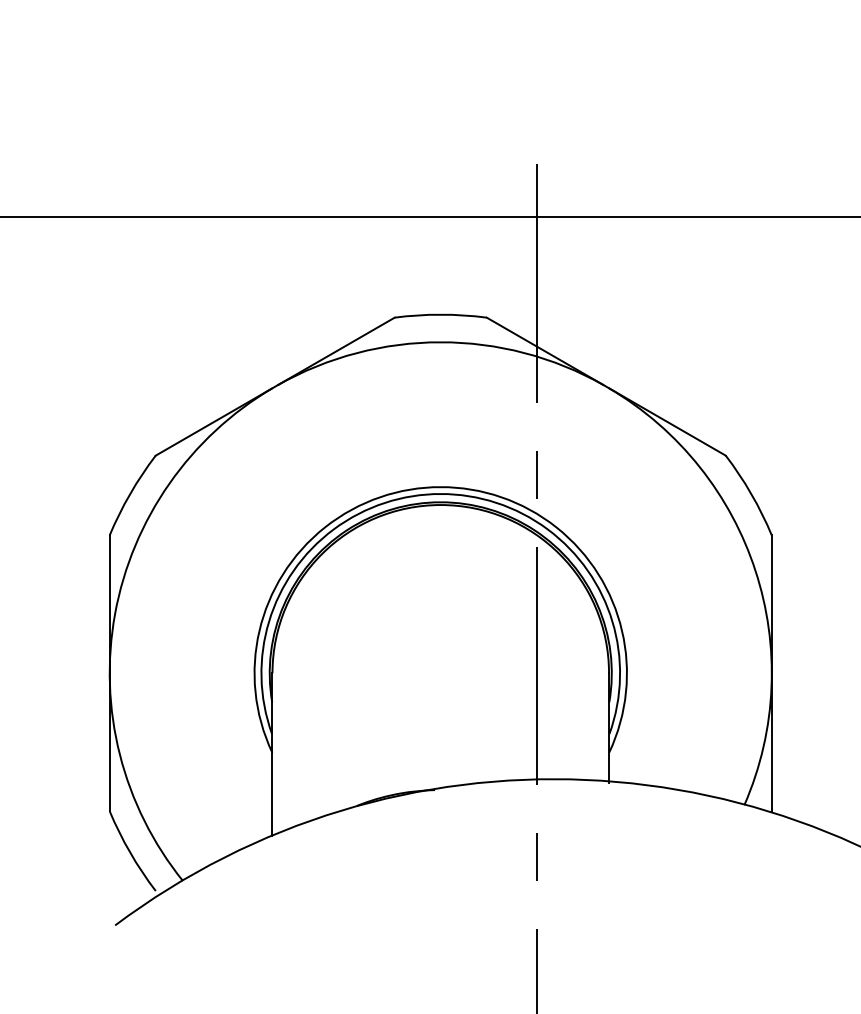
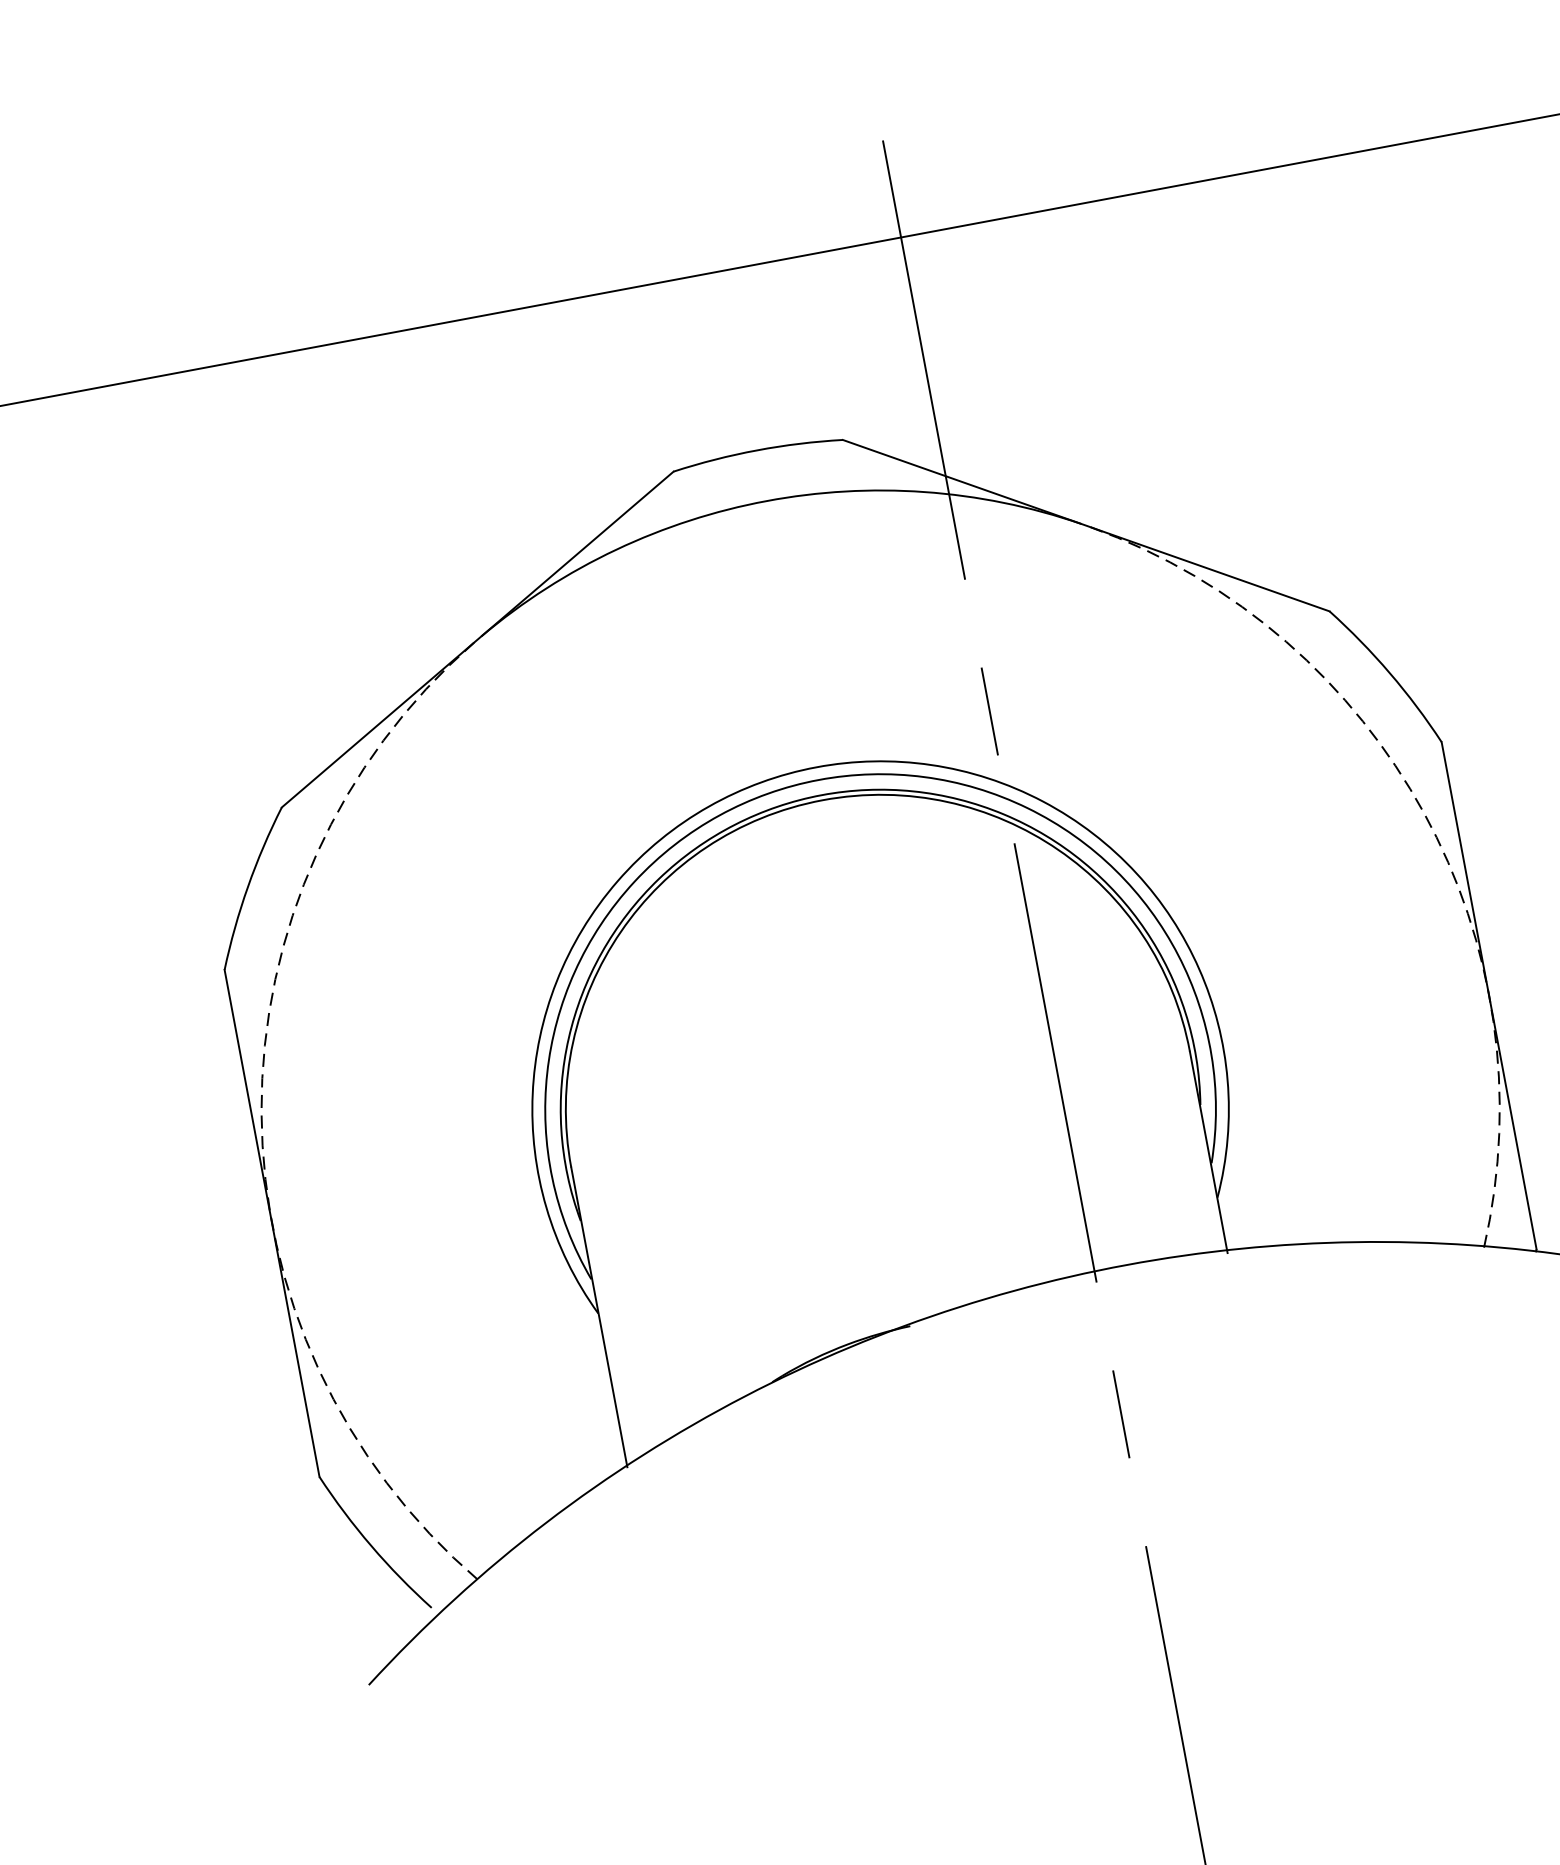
arc: (755, 570) -> (1423, 812), solid -> dashed
arc: (115, 613) -> (262, 1111), solid -> dashed

